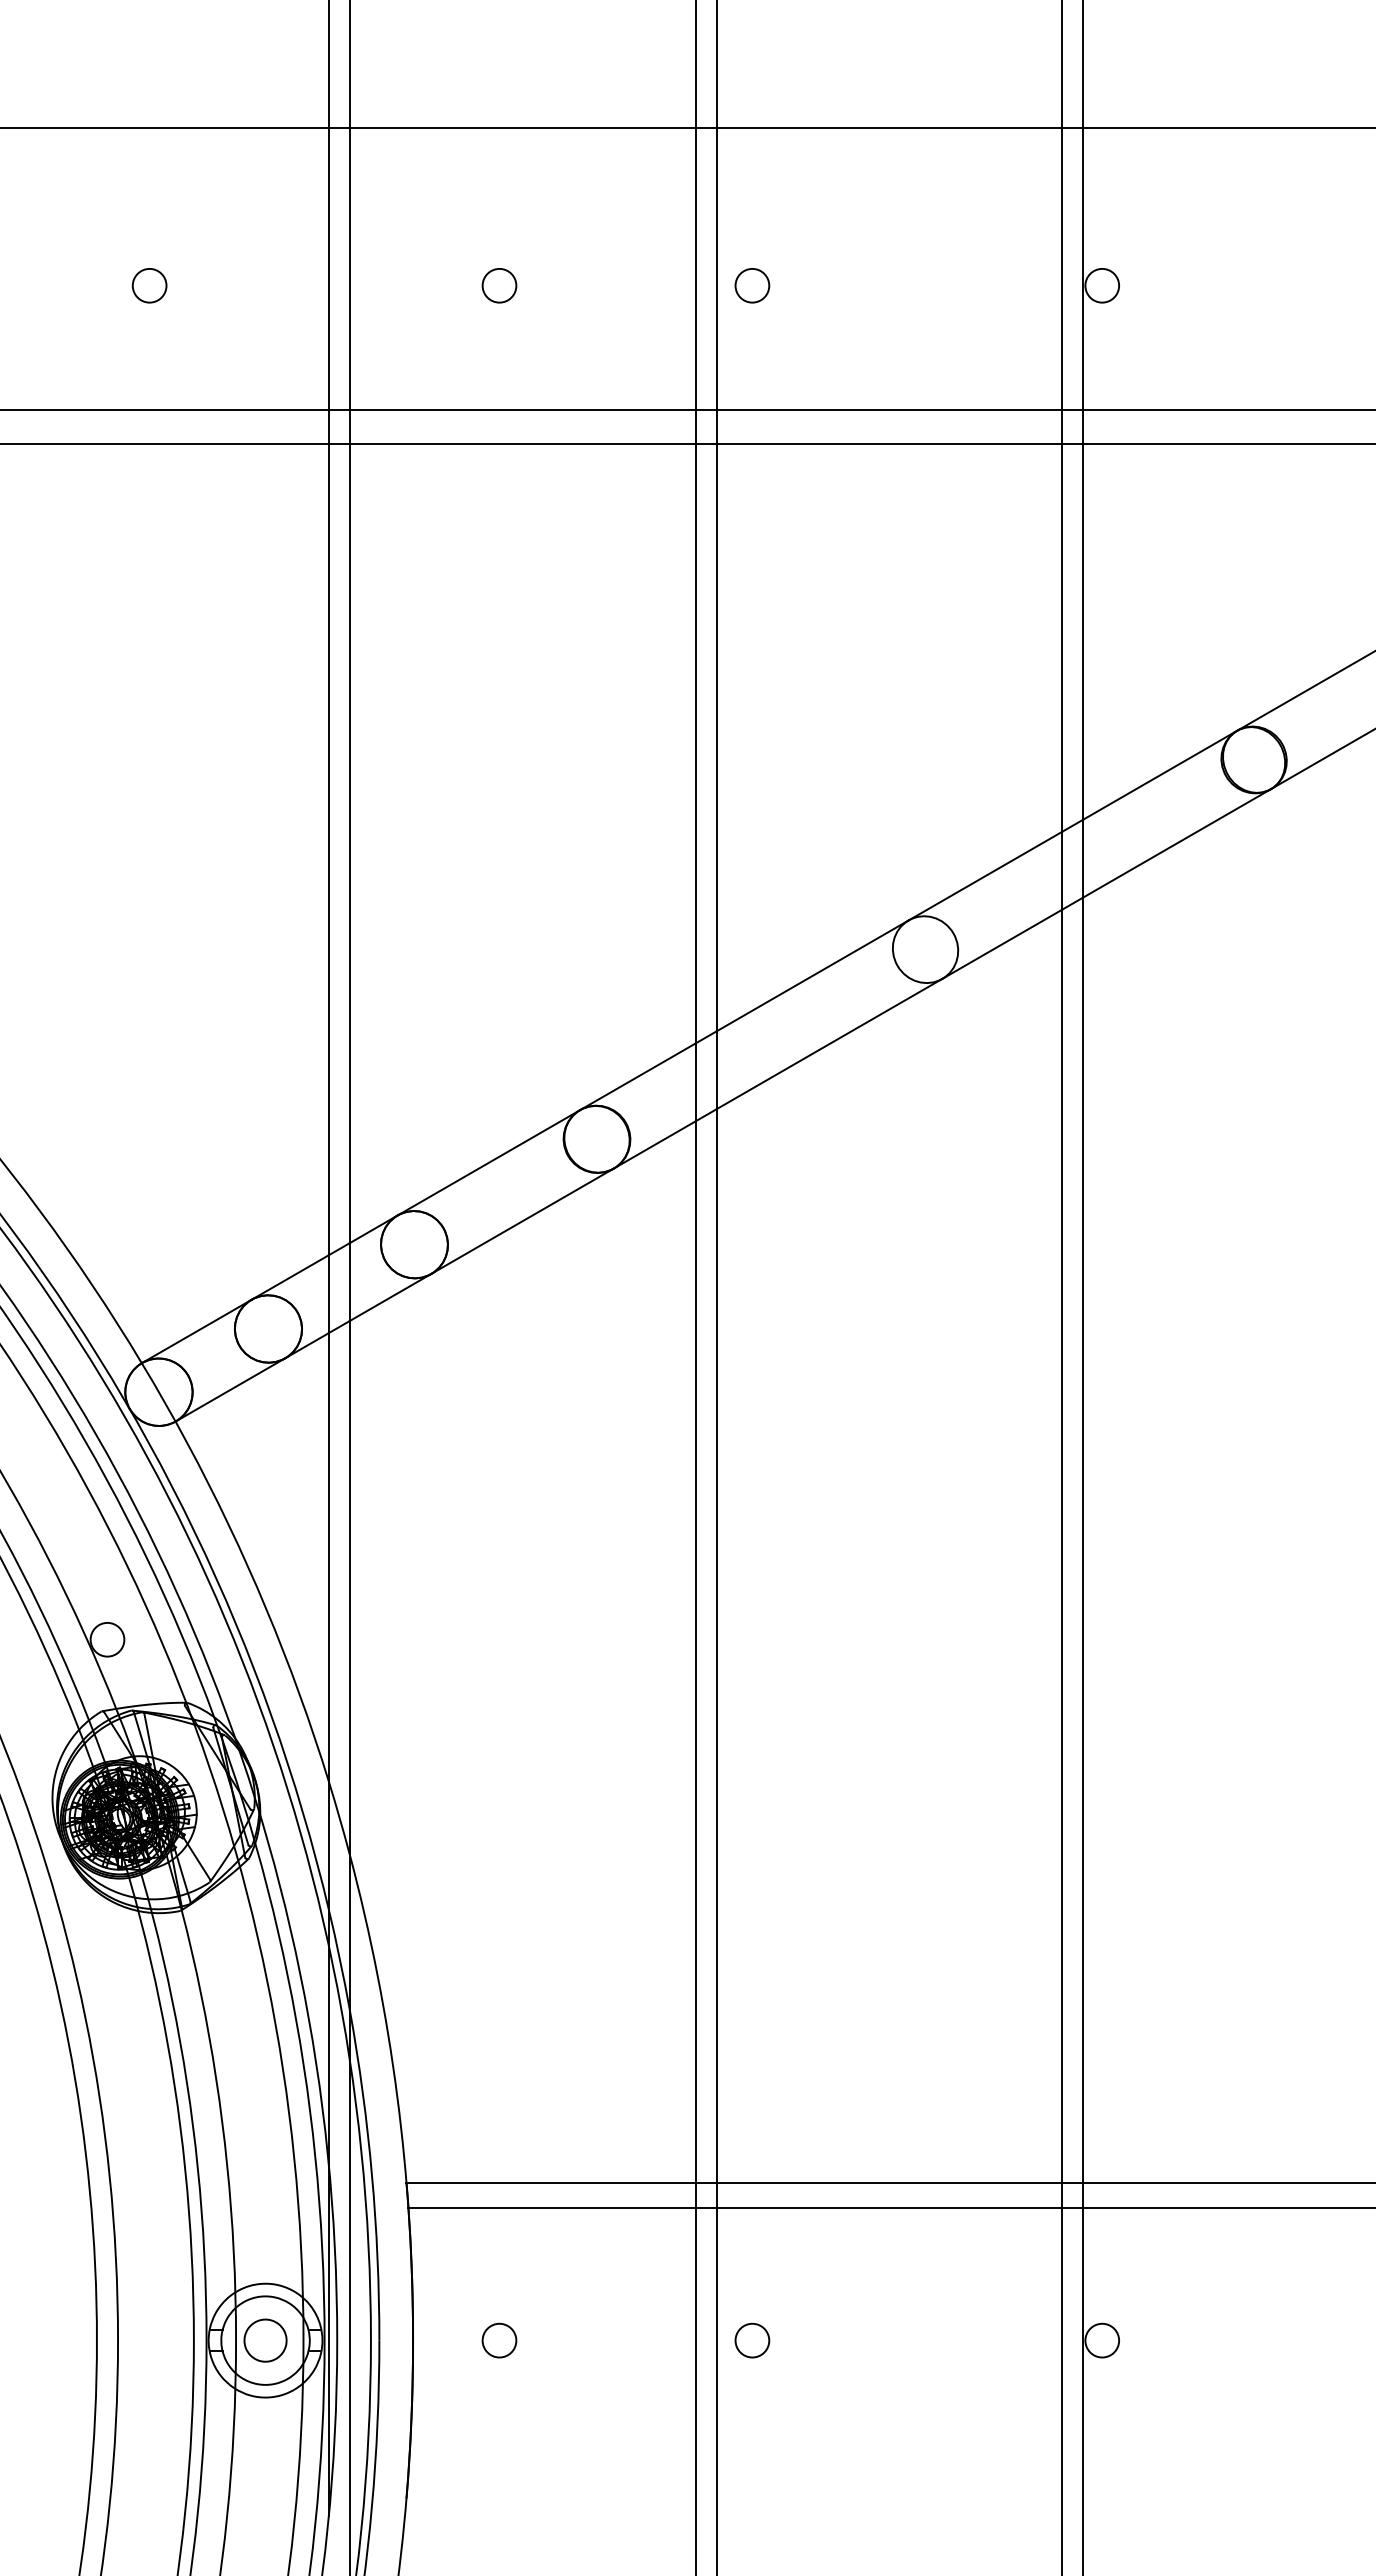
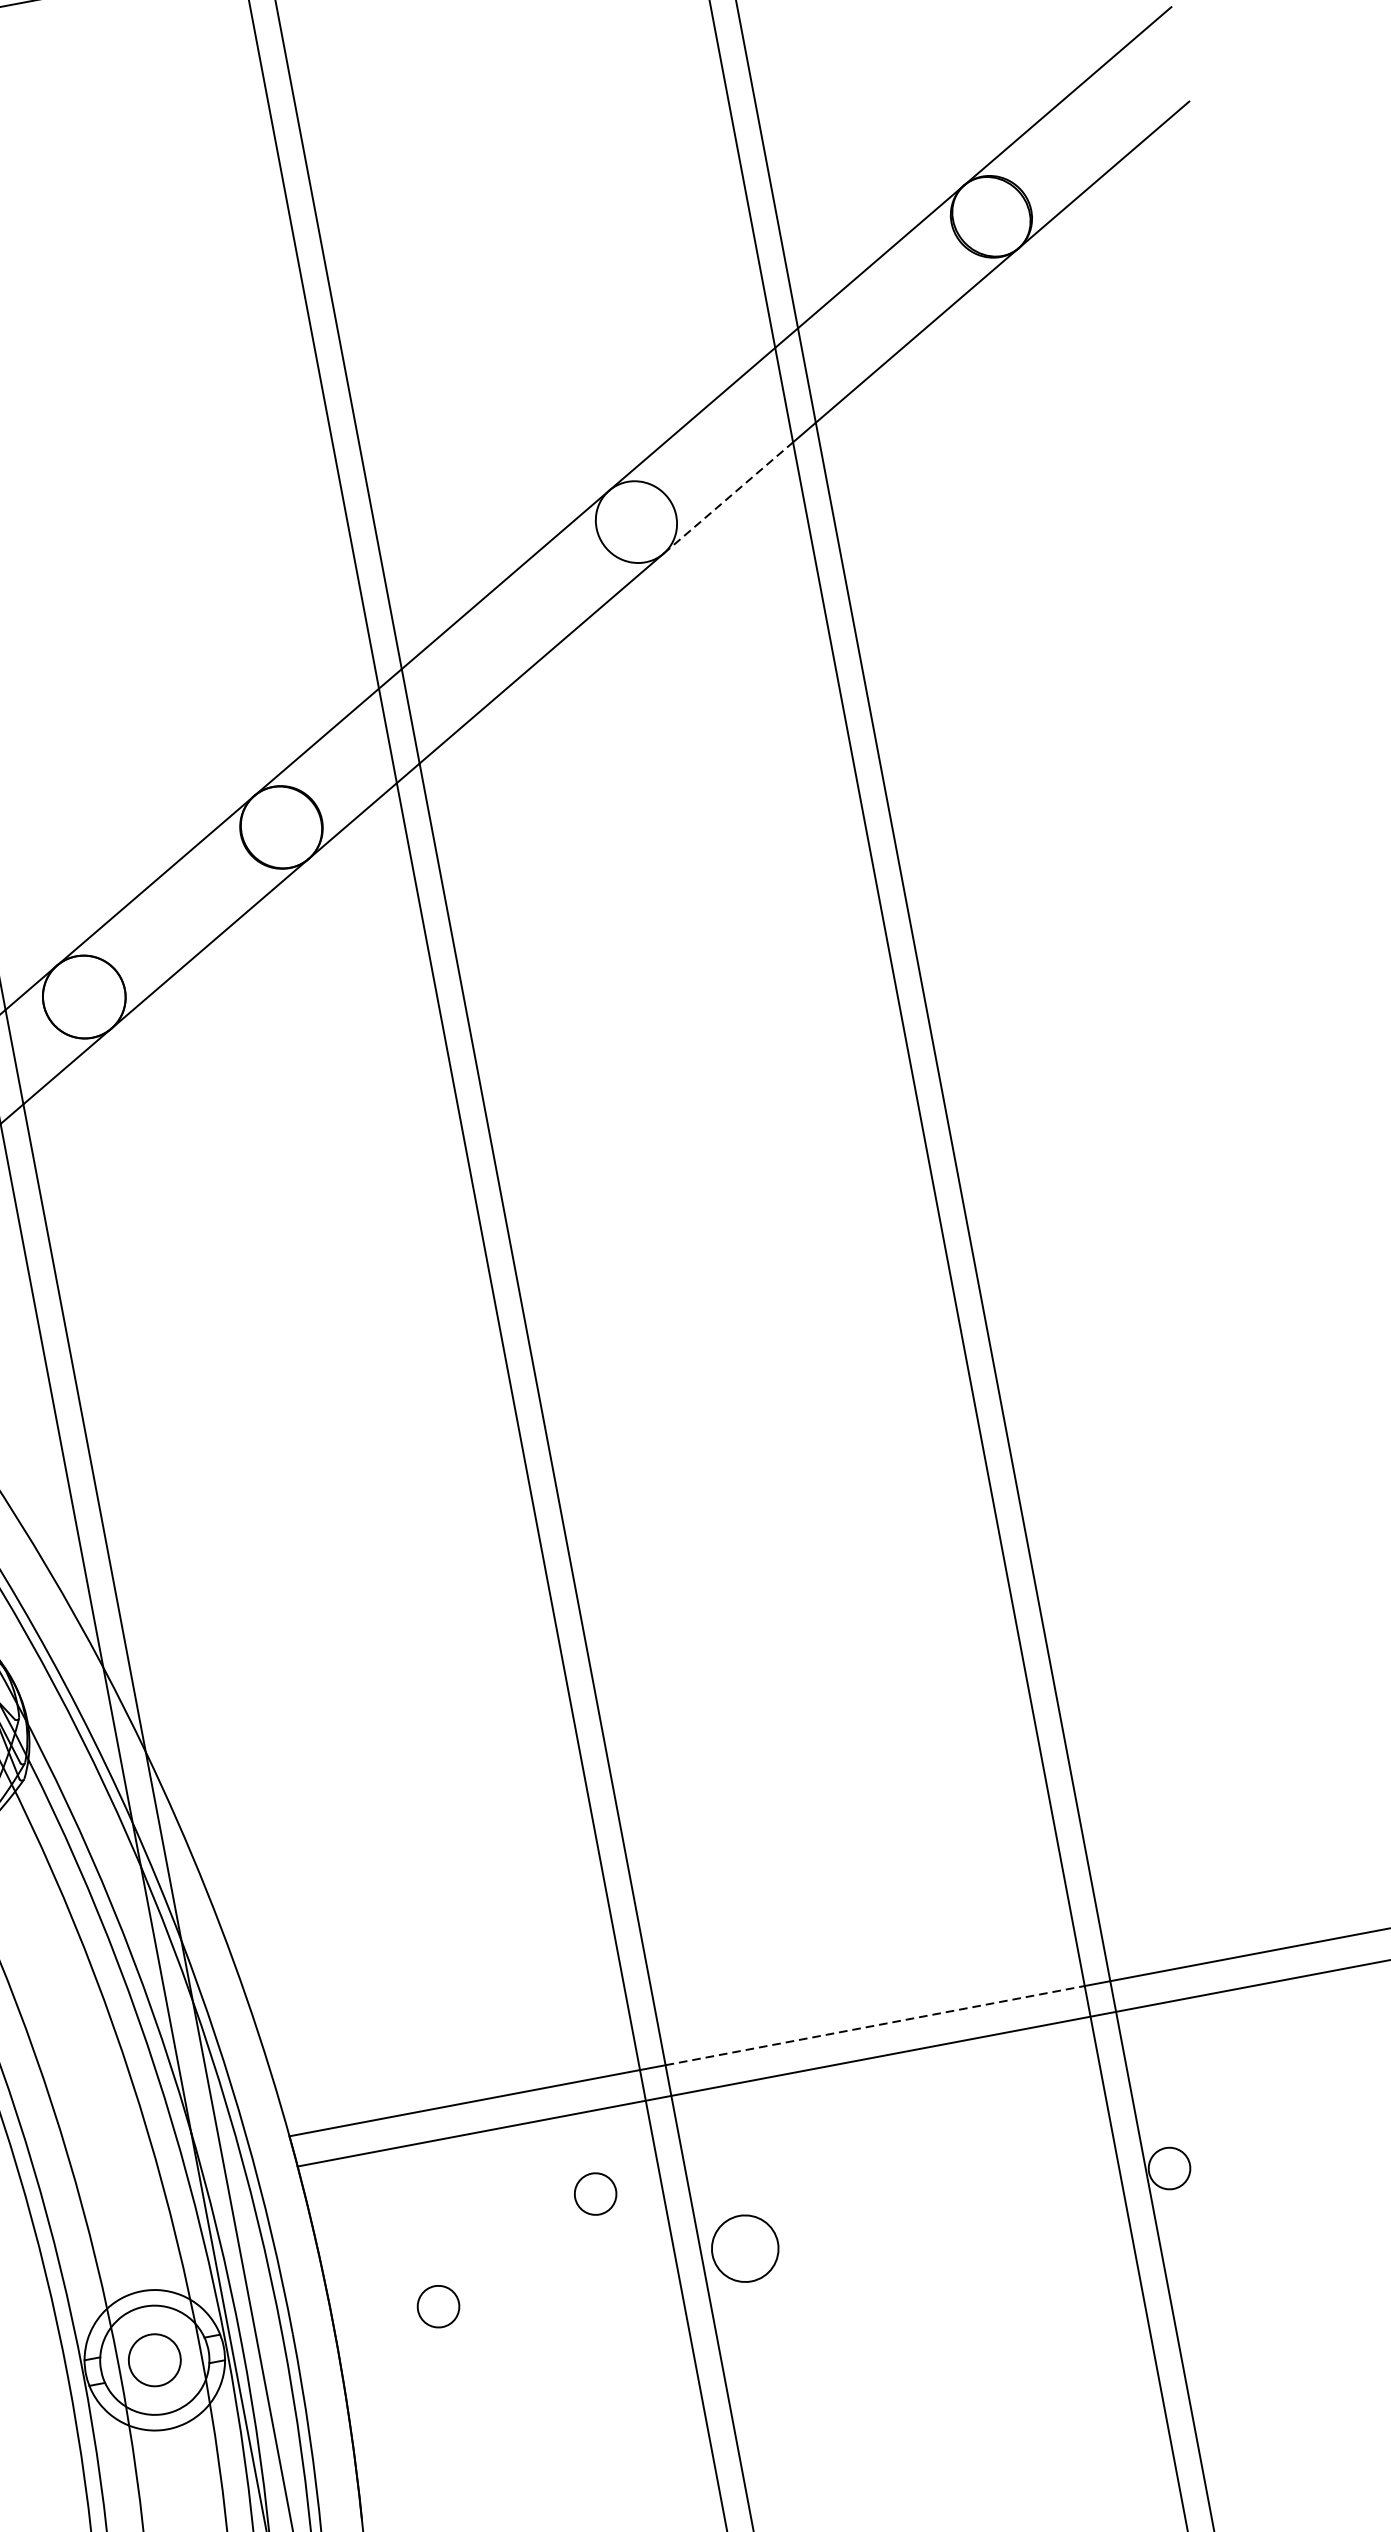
line: (1002, 944) -> (728, 498), solid -> dashed
line: (889, 2182) -> (875, 2025), solid -> dashed
circle: (641, 2274) -> (595, 2193), added
circle: (752, 2340) -> (745, 2248), size x1.6

